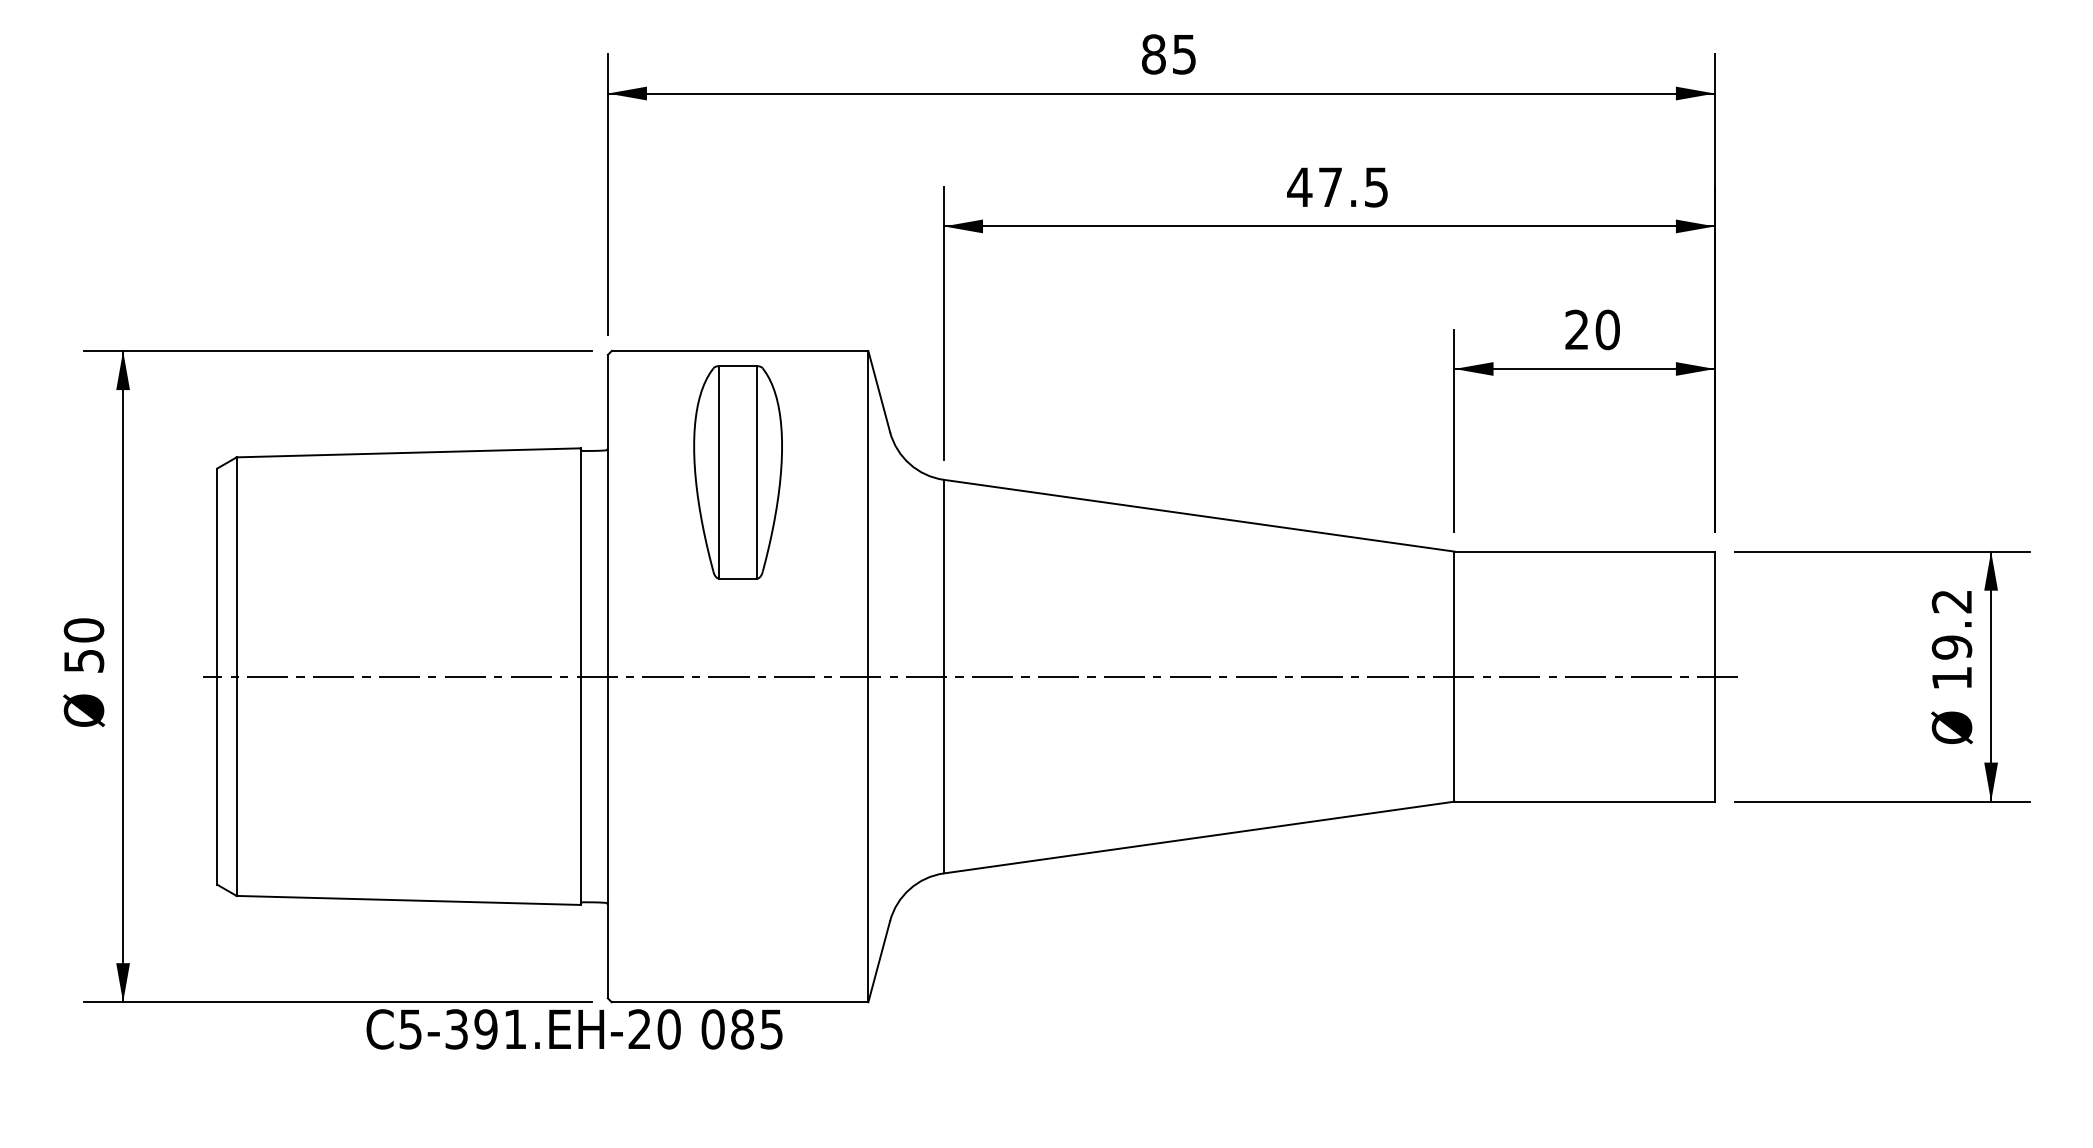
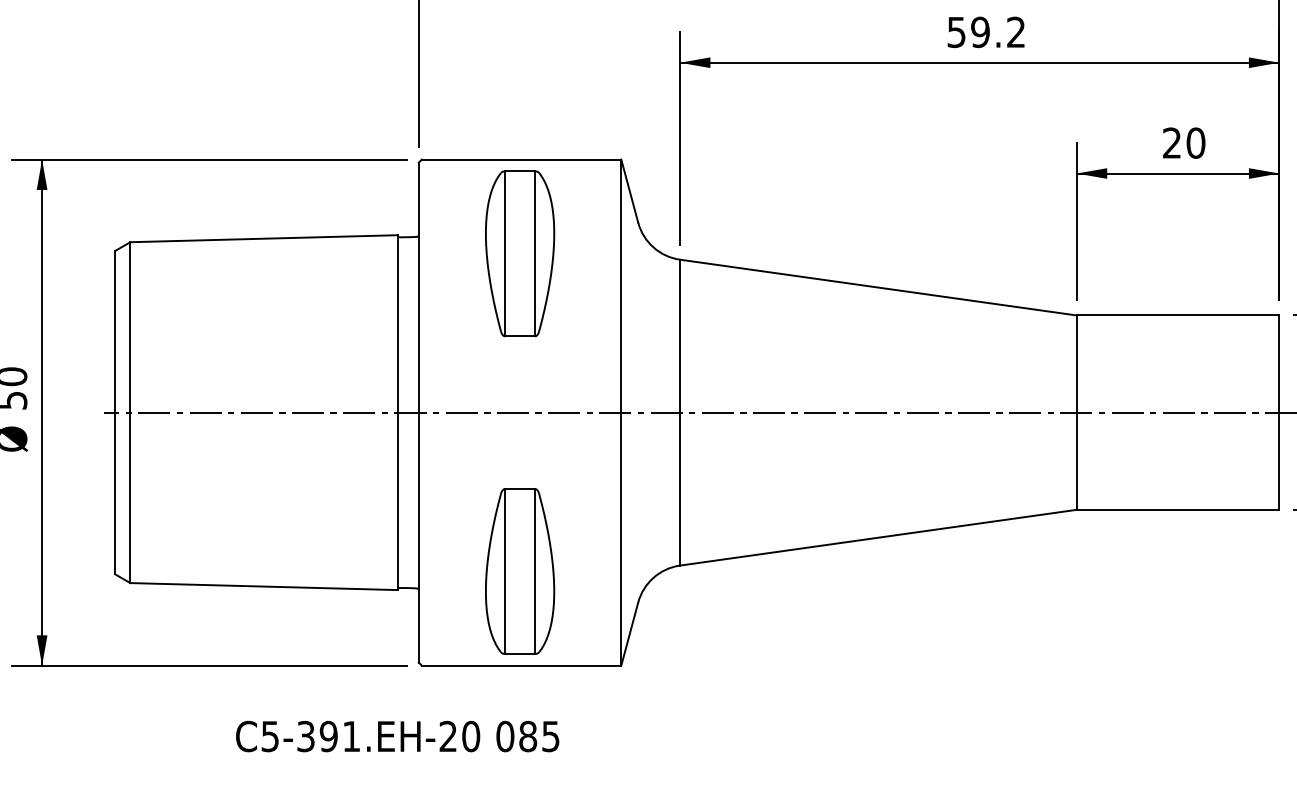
text: (1337, 187) -> (985, 32), 47.5 -> 59.2
part: (737, 880) -> (519, 571), added
text: (574, 1029) -> (397, 736), moved

